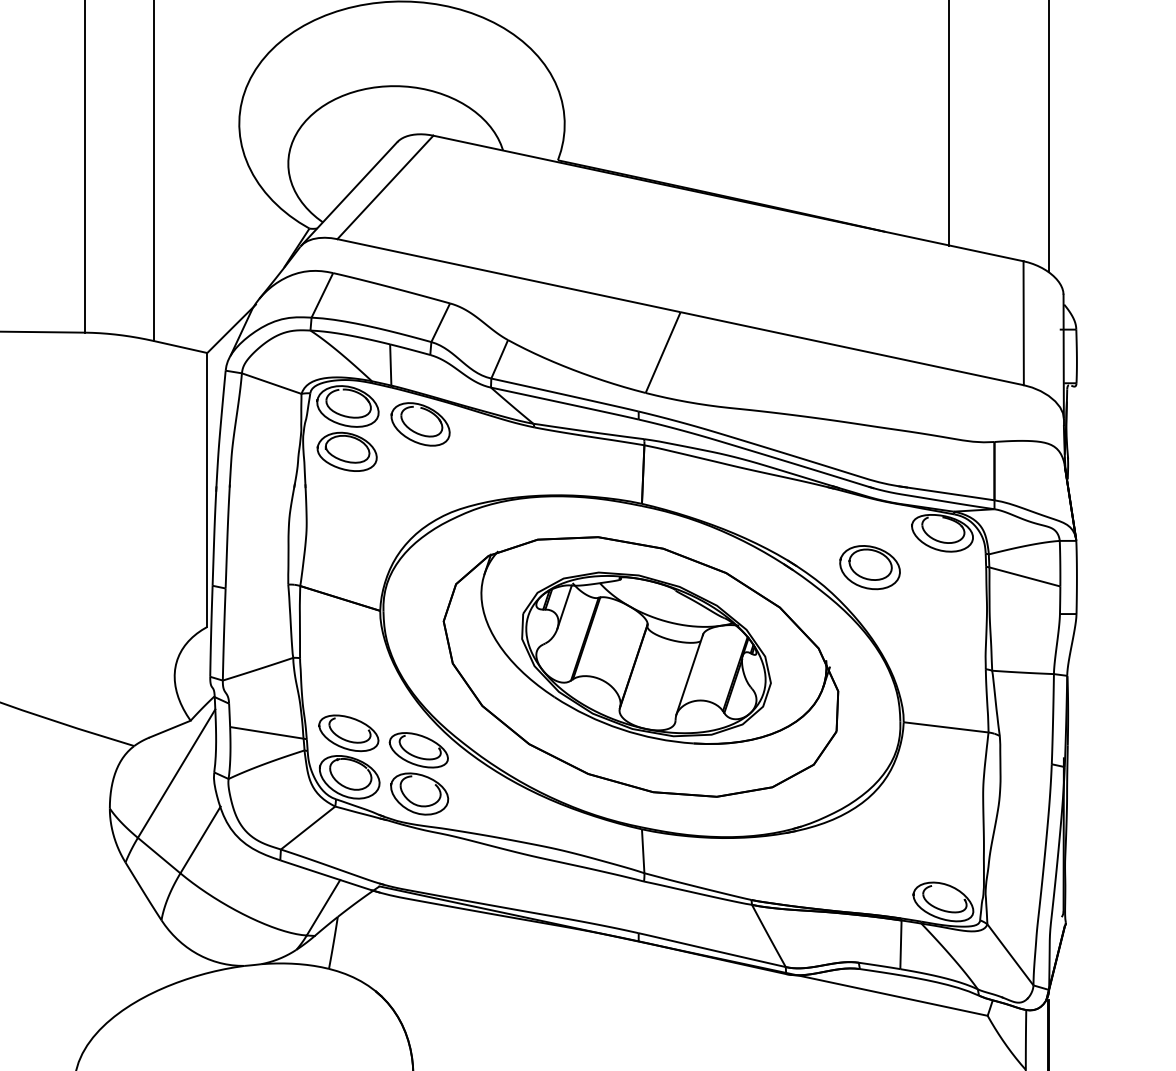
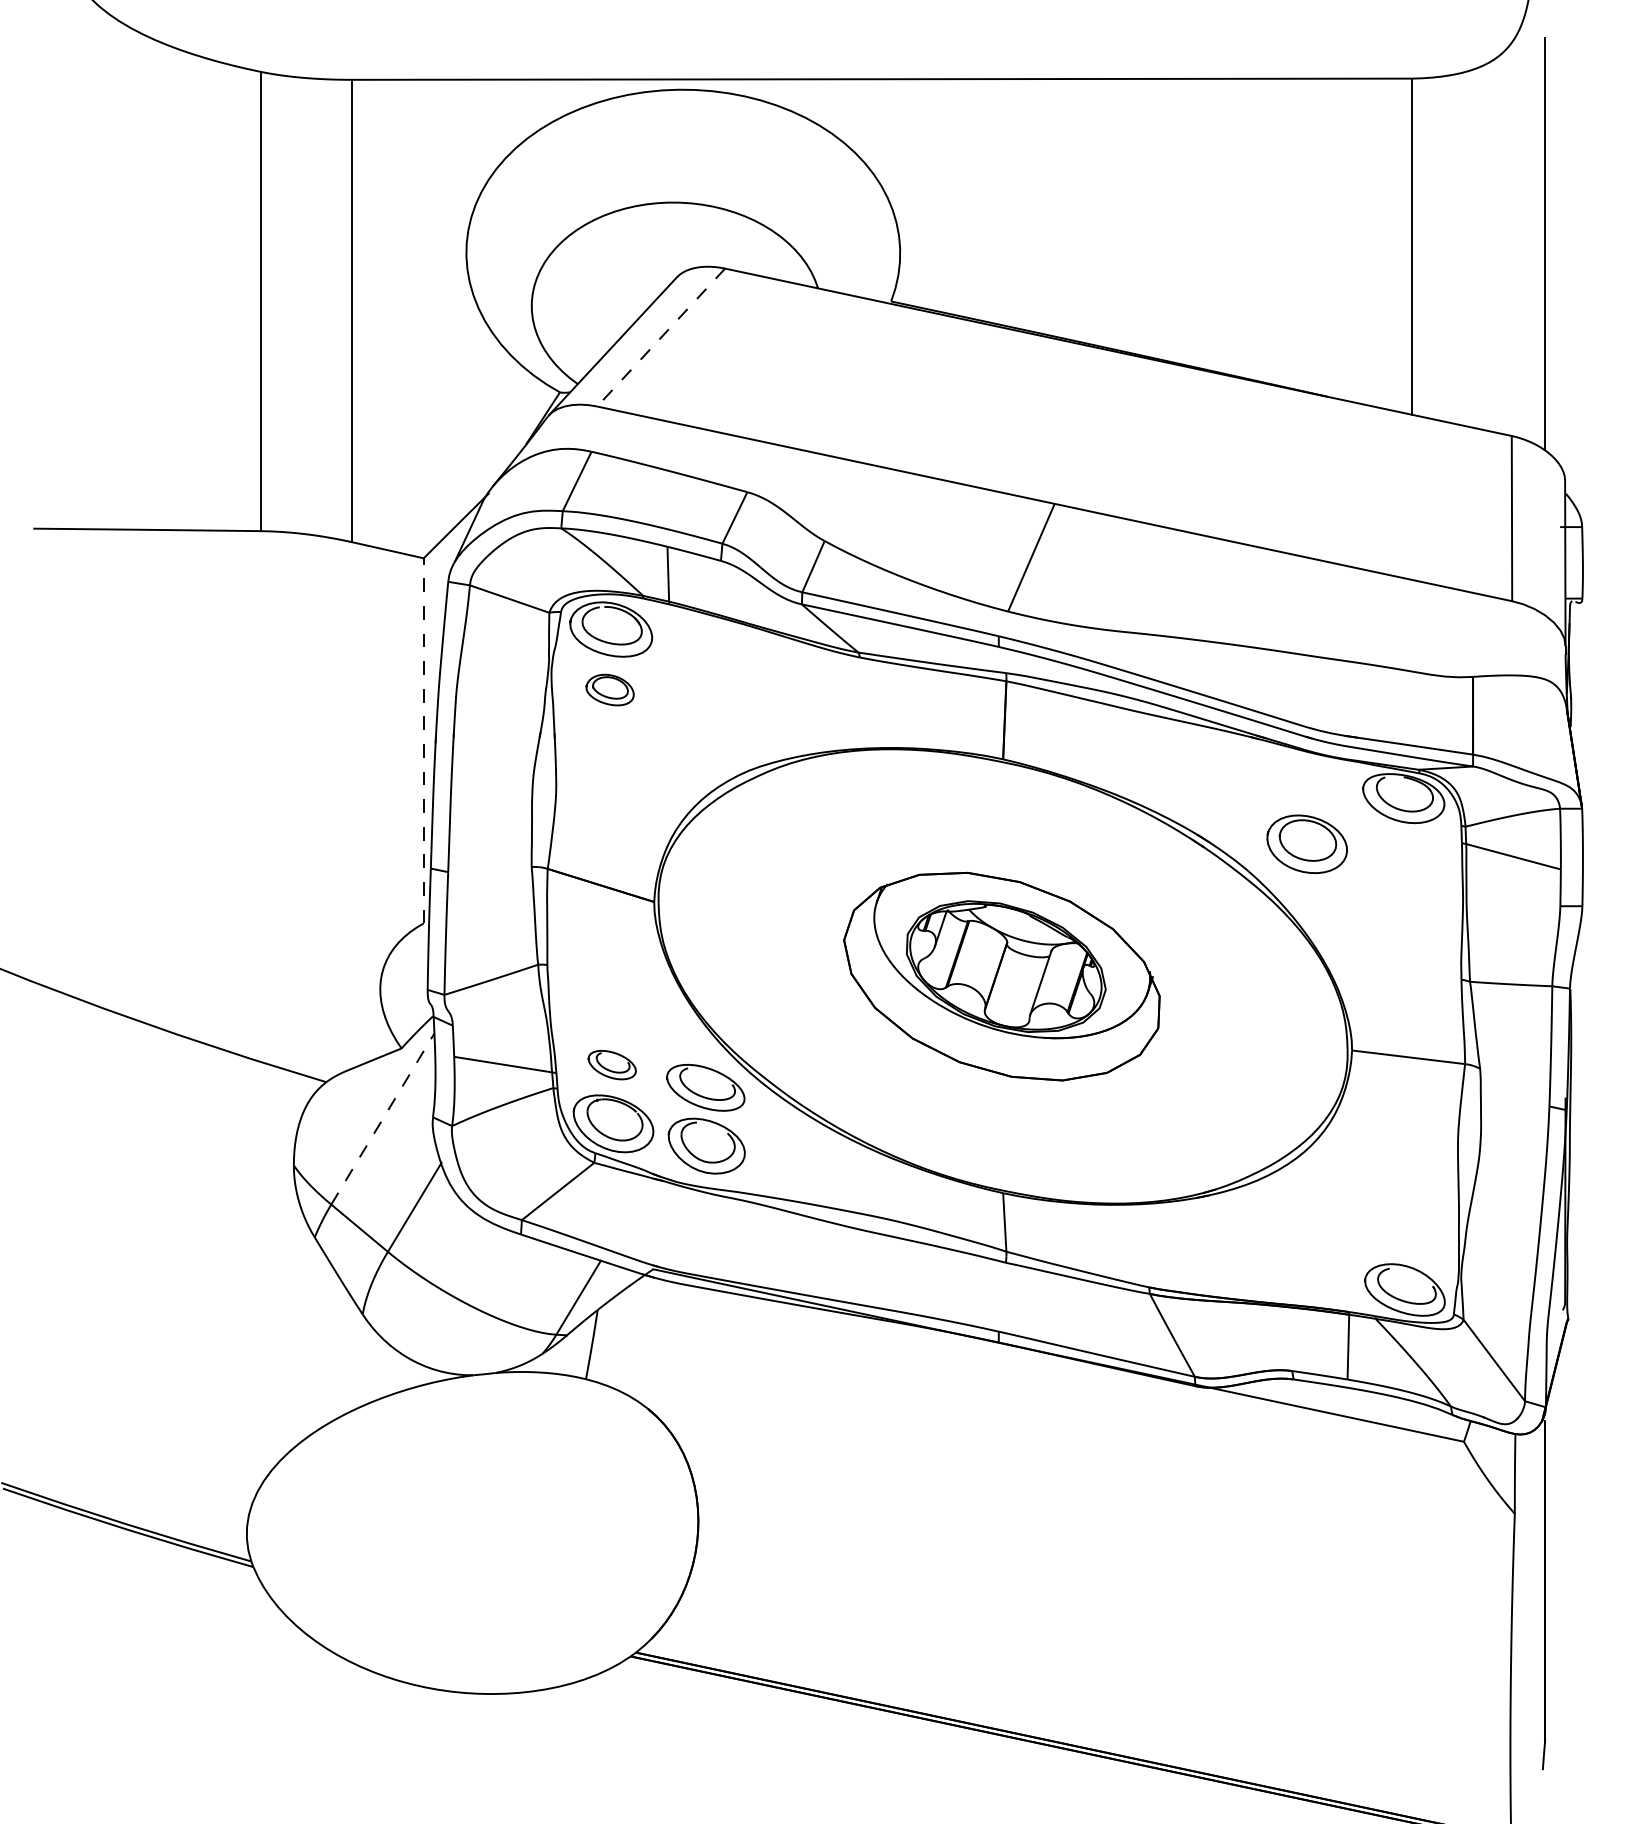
line: (384, 187) -> (660, 337), solid -> dashed
part: (420, 424) -> (707, 653), removed
part: (346, 451) -> (609, 689), size x0.6
line: (207, 489) -> (423, 740), solid -> dashed
part: (640, 666) -> (1001, 976), size x0.6
part: (348, 732) -> (611, 1064), size x0.6
line: (176, 774) -> (382, 1119), solid -> dashed

